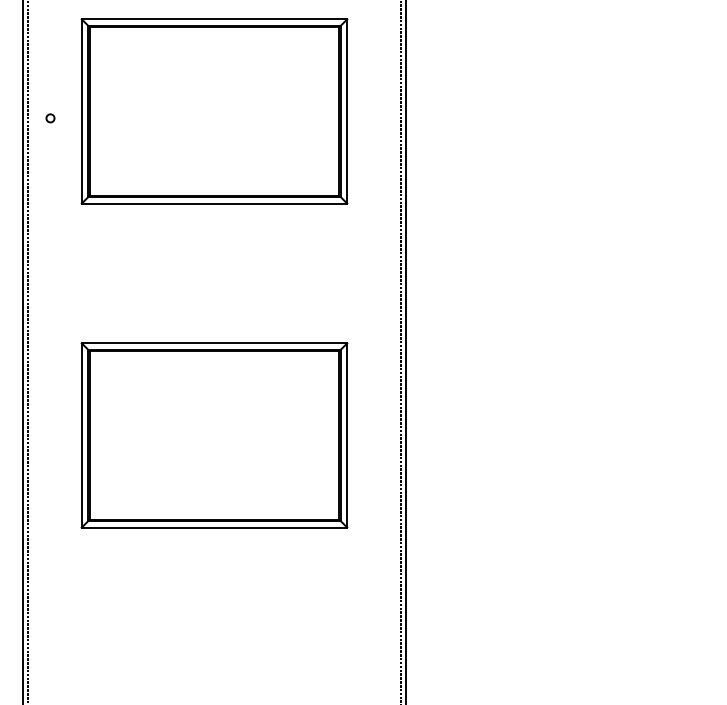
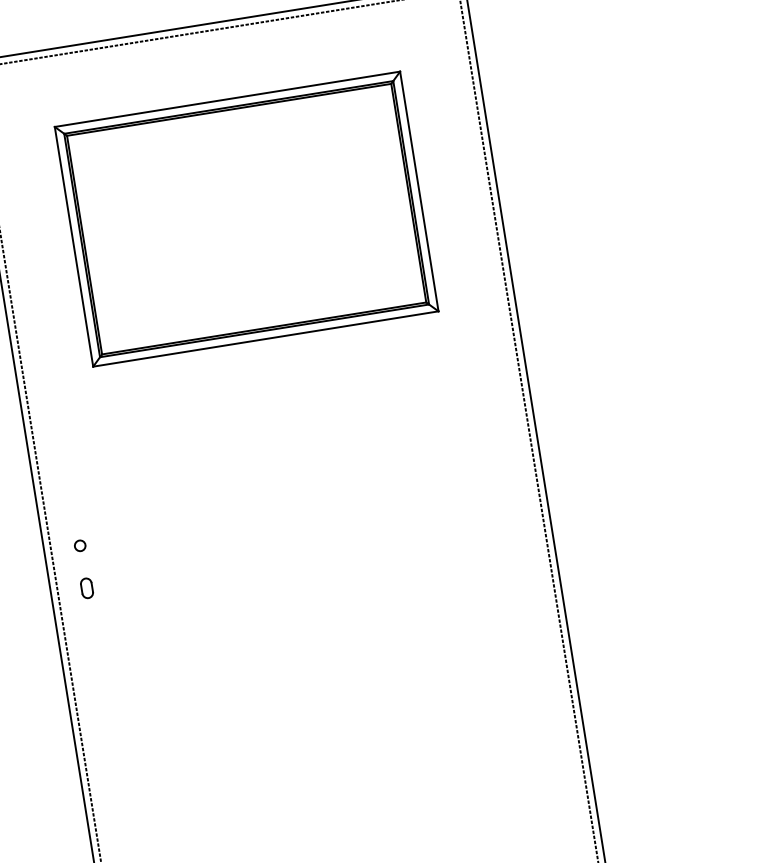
circle: (50, 118) -> (80, 546), moved
part: (50, 368) -> (86, 587), added
part: (214, 435) -> (314, 640), removed

